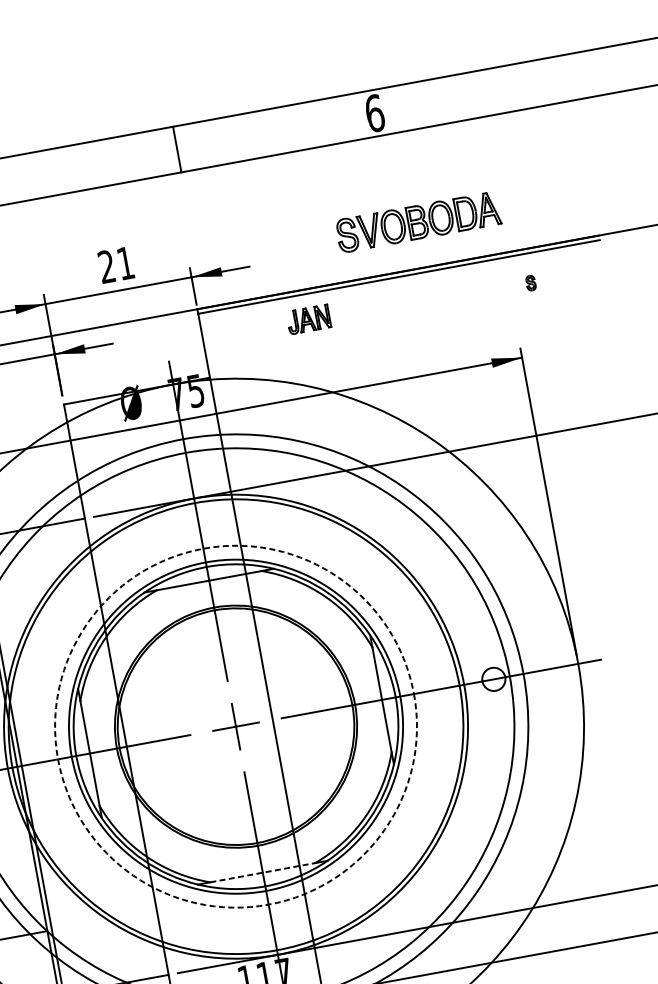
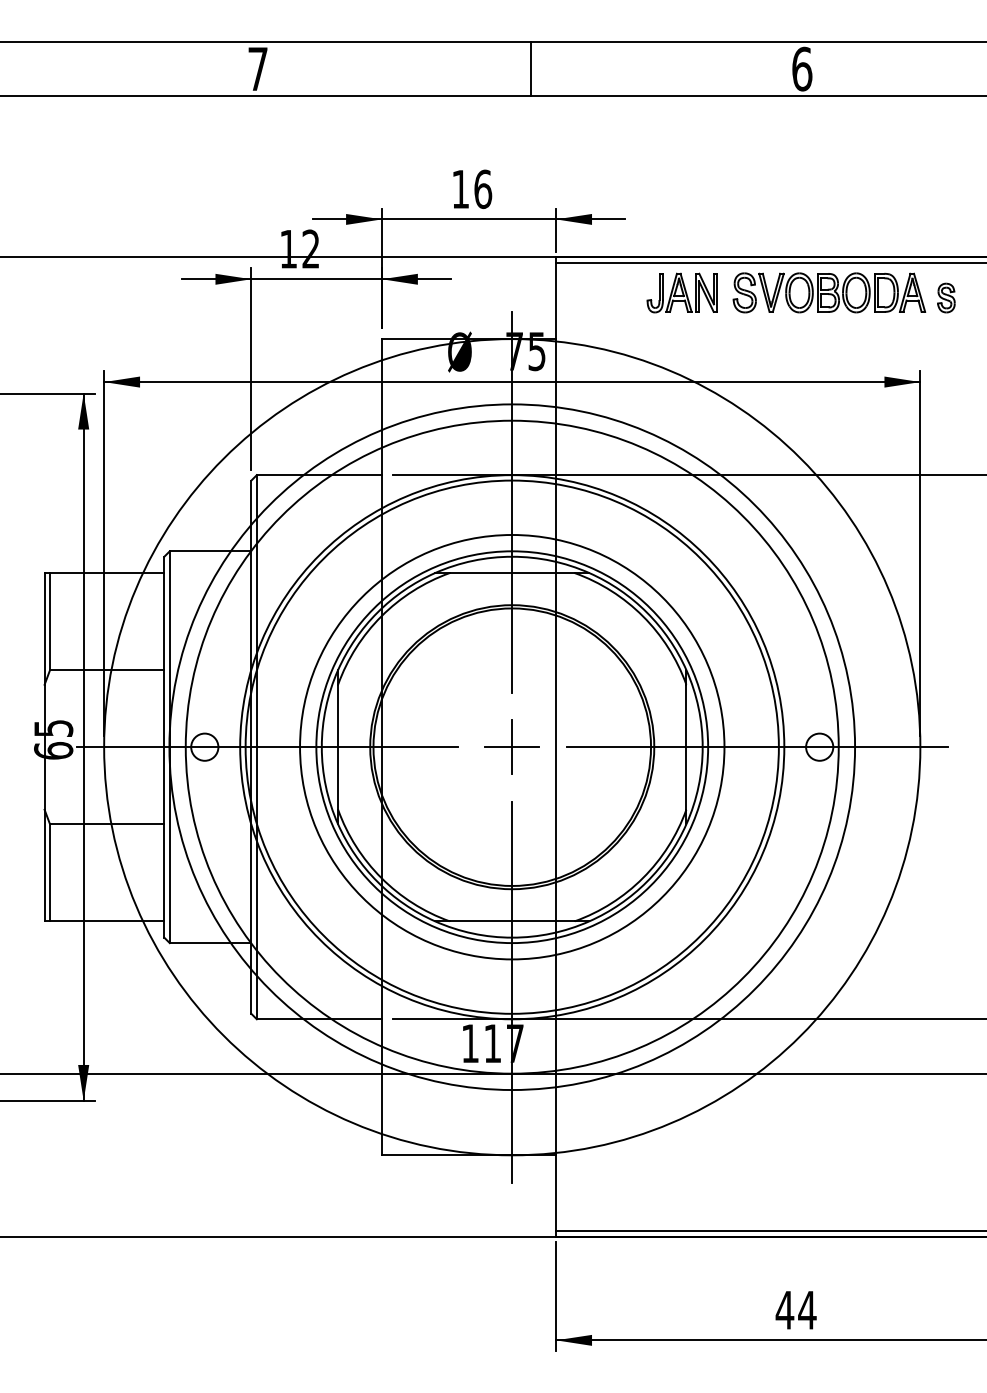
line: (177, 149) -> (530, 68), moved
part: (418, 221) -> (829, 292), moved
text: (116, 265) -> (472, 189), 21 -> 16
part: (530, 282) -> (946, 297), size x1.67
part: (307, 319) -> (681, 292), size x1.43
circle: (236, 726) -> (512, 746), dashed -> solid
line: (263, 872) -> (512, 921), dashed -> solid

